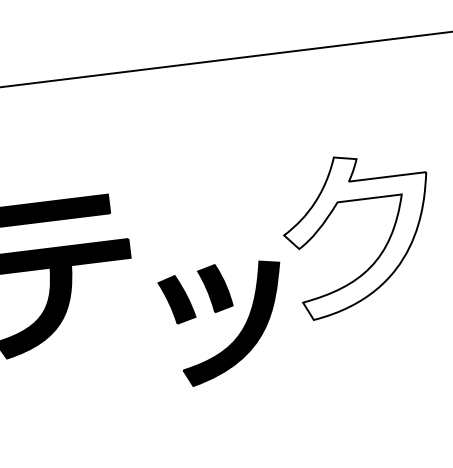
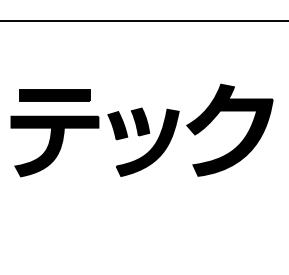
fill: (357, 233) -> (229, 129), added
part: (224, 321) -> (143, 141), moved

